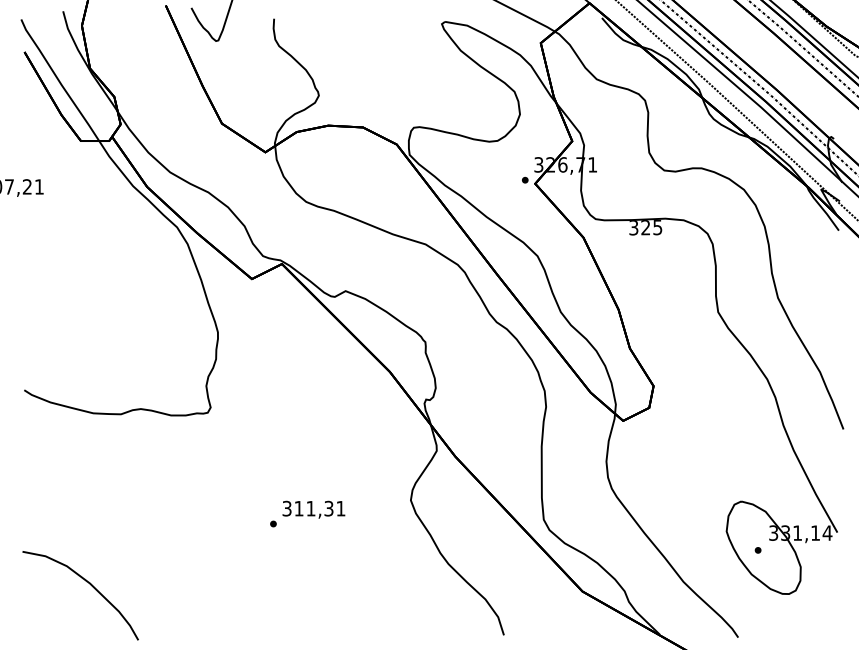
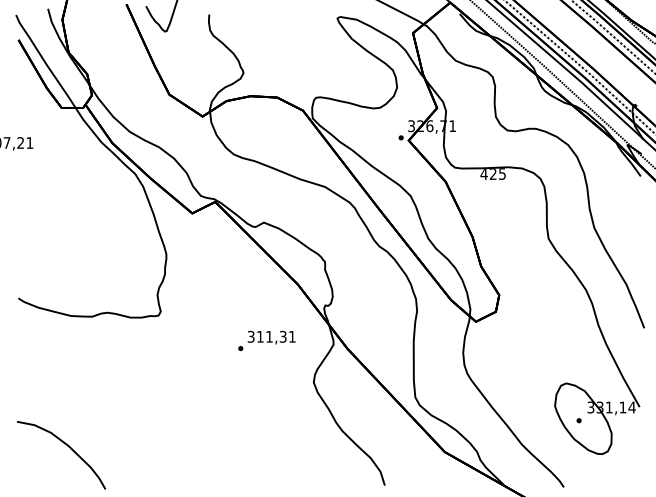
text: (633, 228) -> (483, 174), 325 -> 425
text: (307, 513) -> (266, 340), moved

